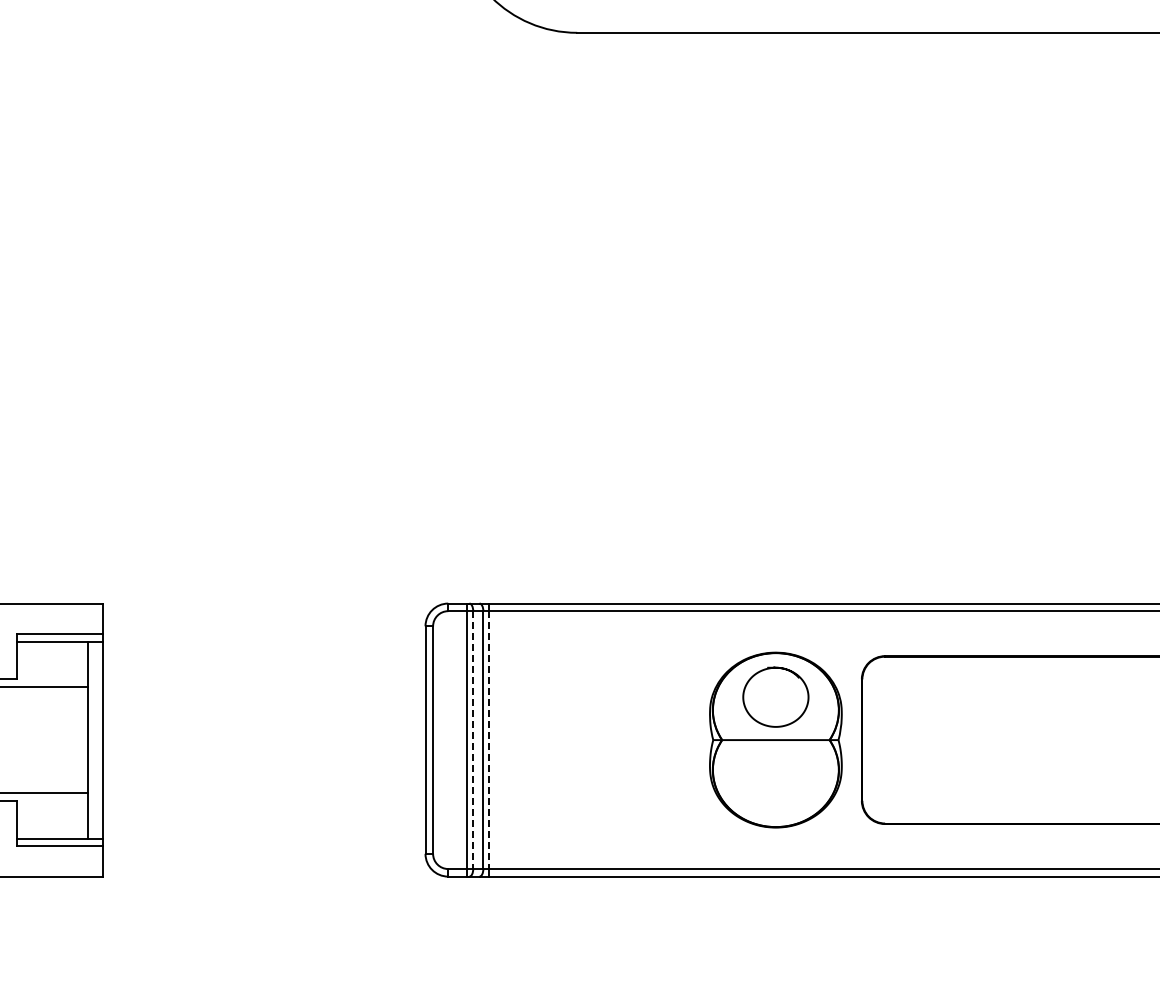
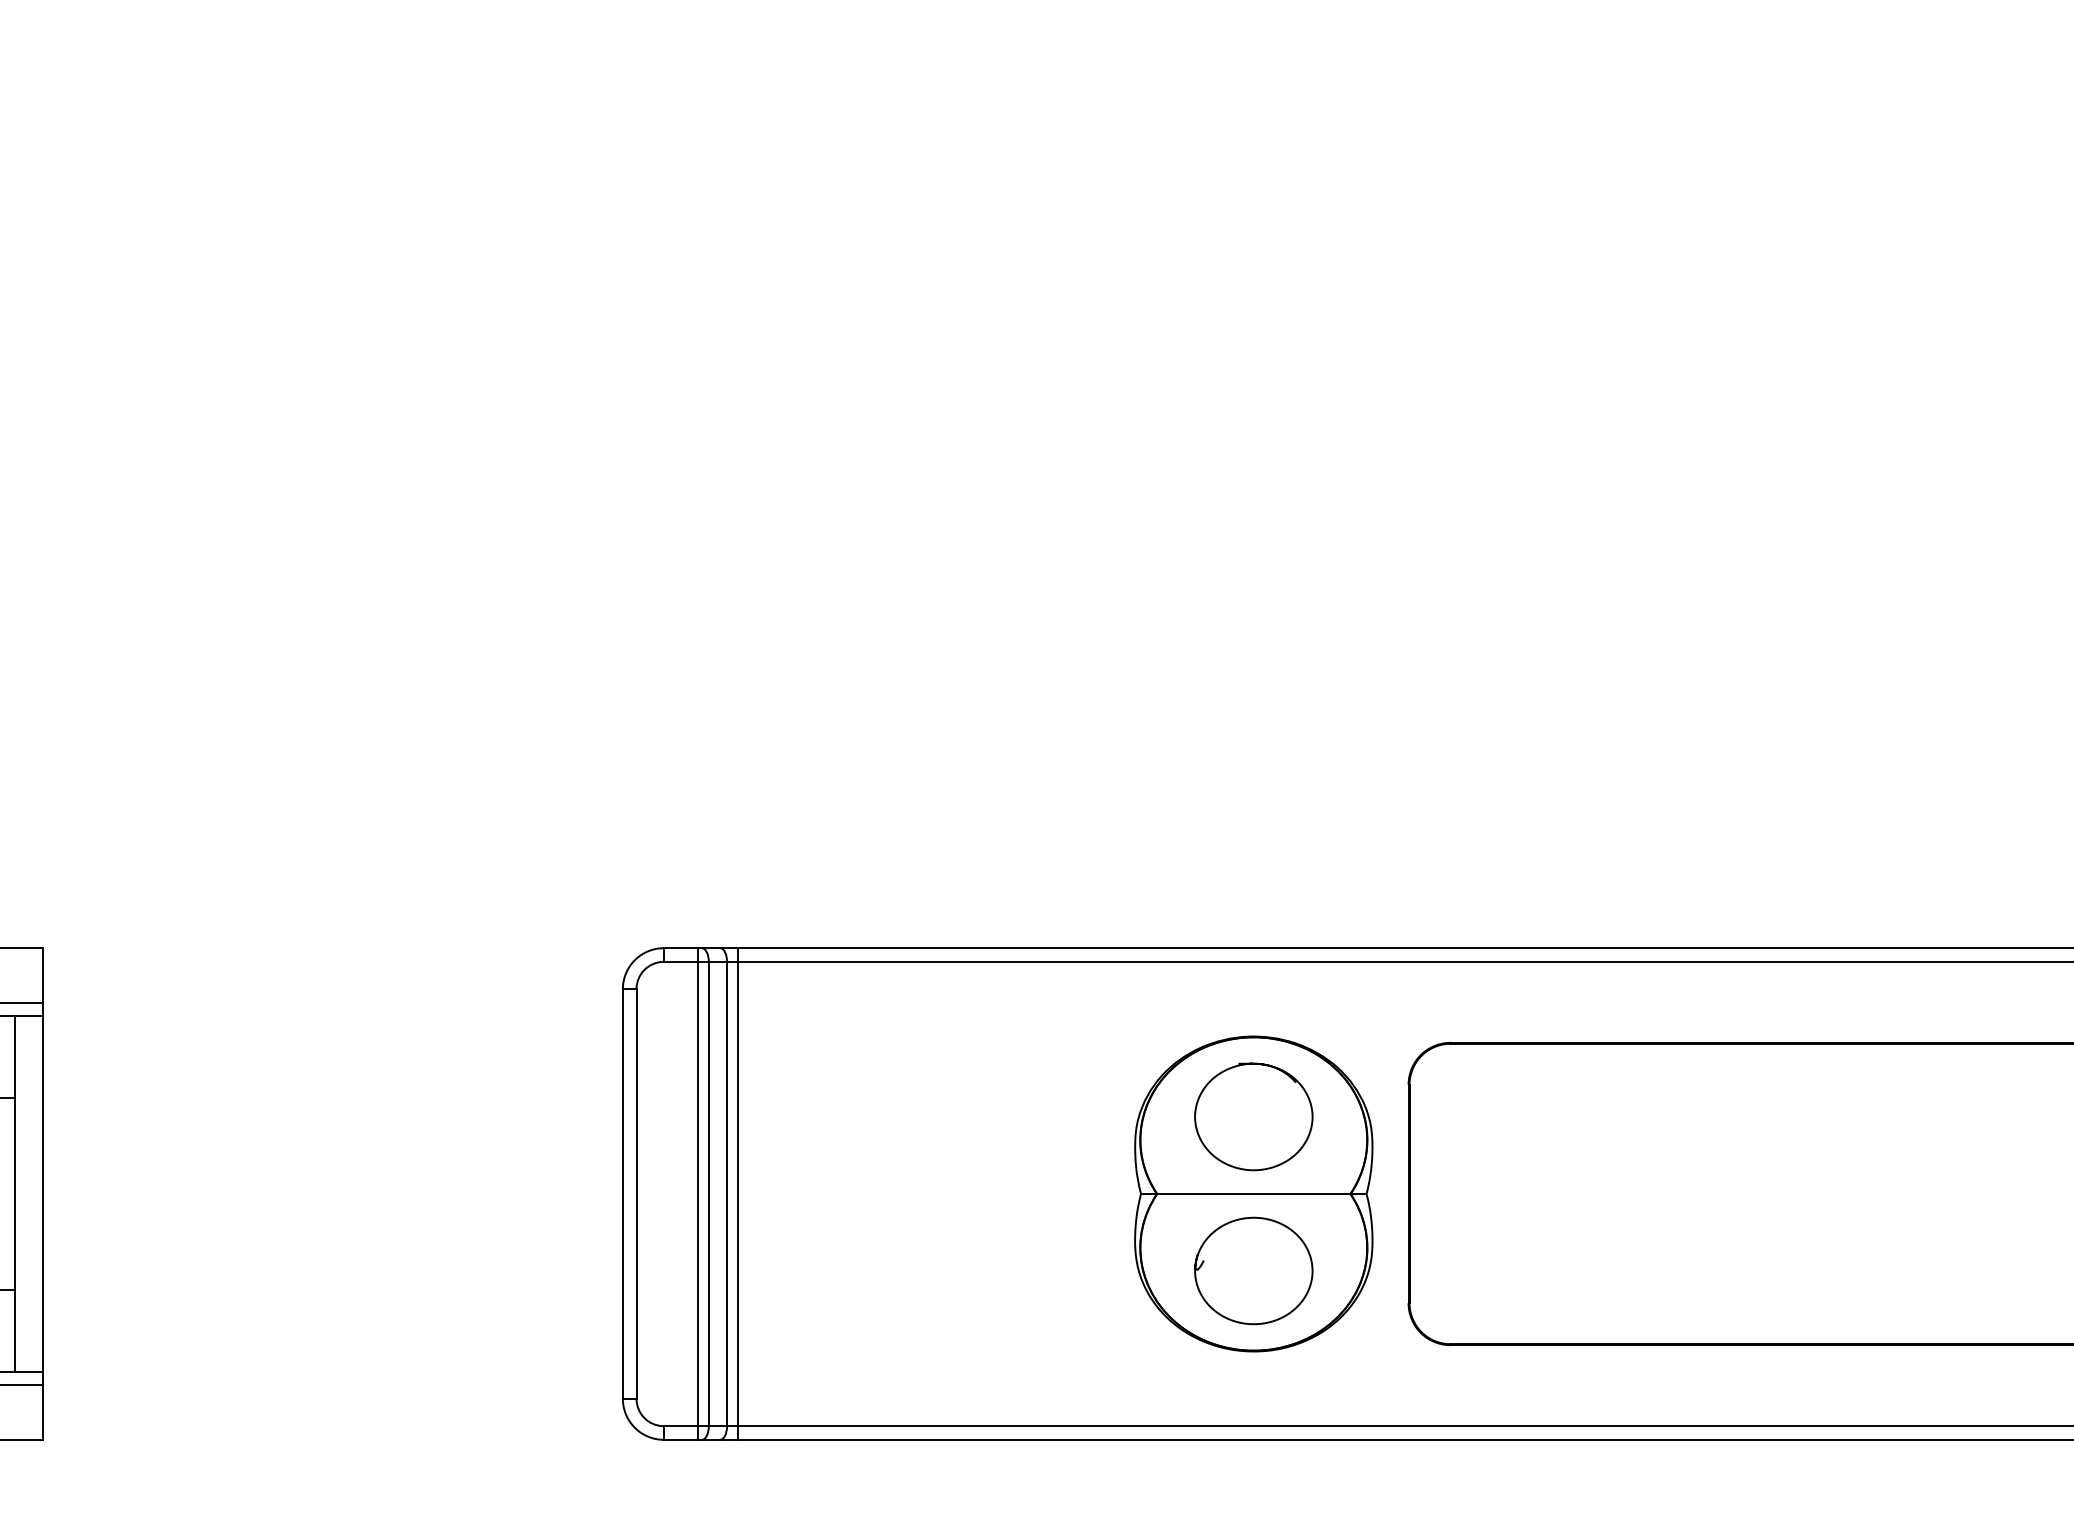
line: (473, 740) -> (709, 1194), dashed -> solid
line: (489, 740) -> (738, 1194), dashed -> solid
curve: (748, 778) -> (1204, 1263), added

